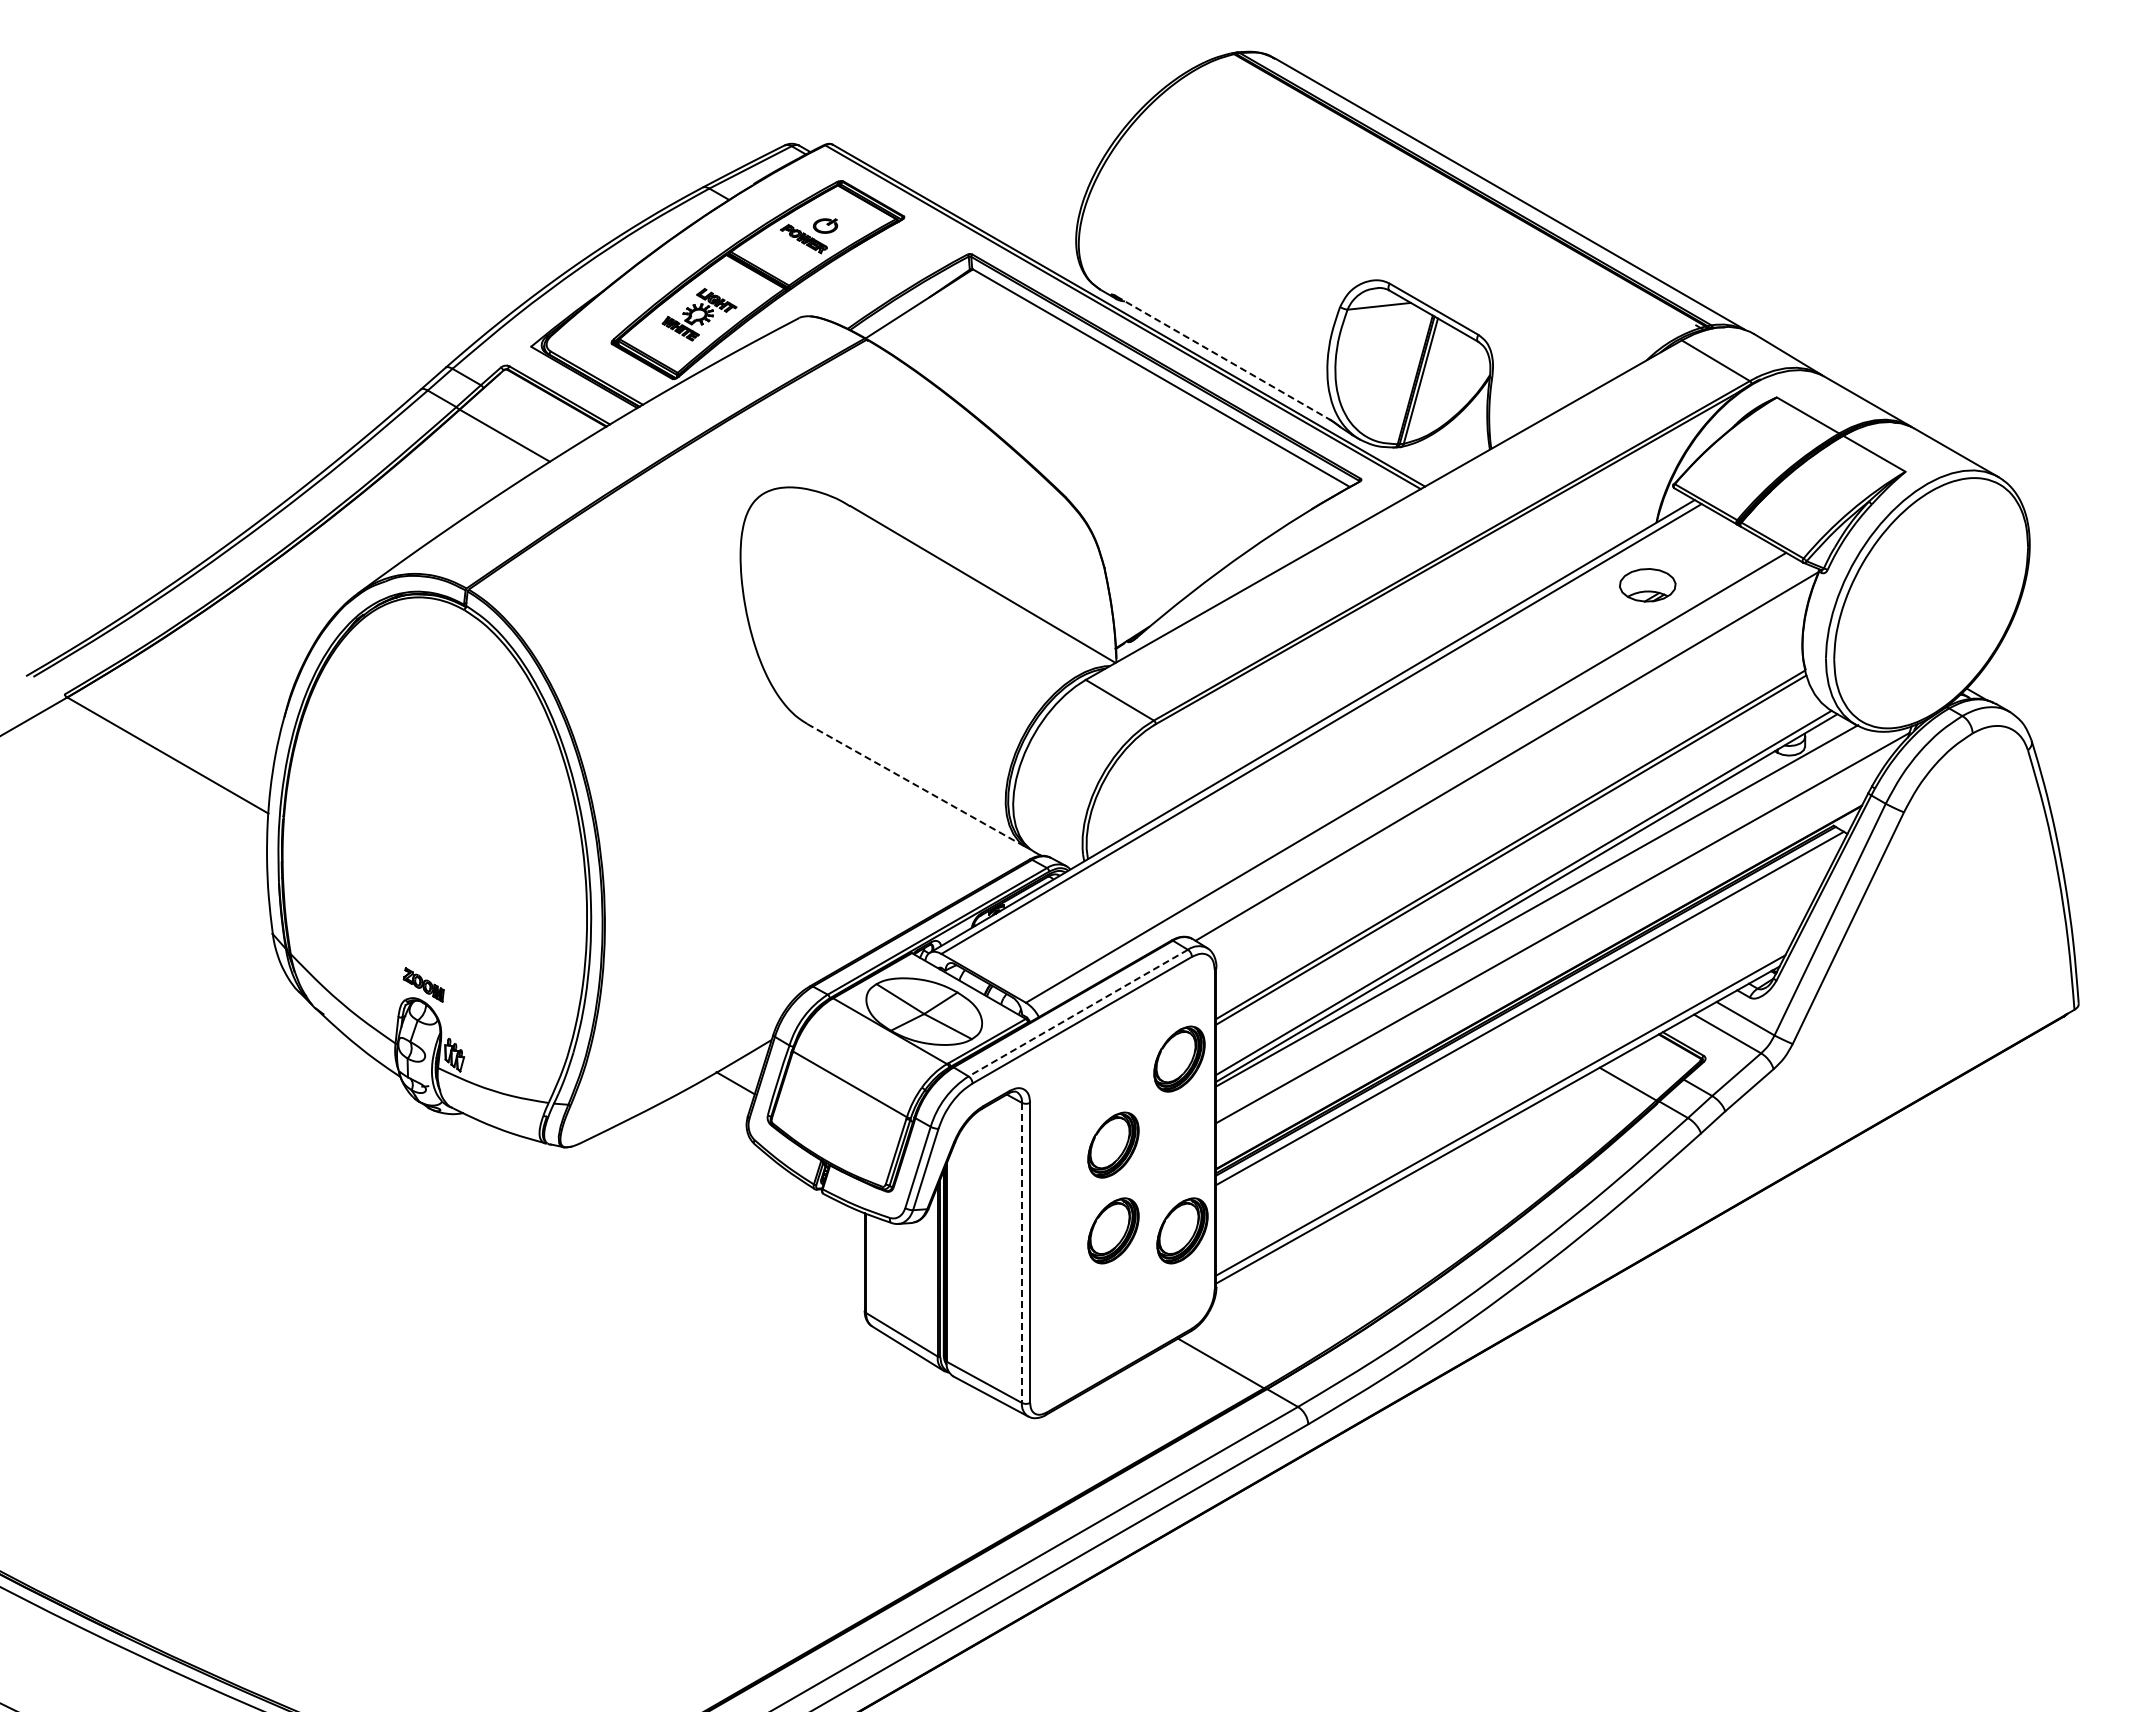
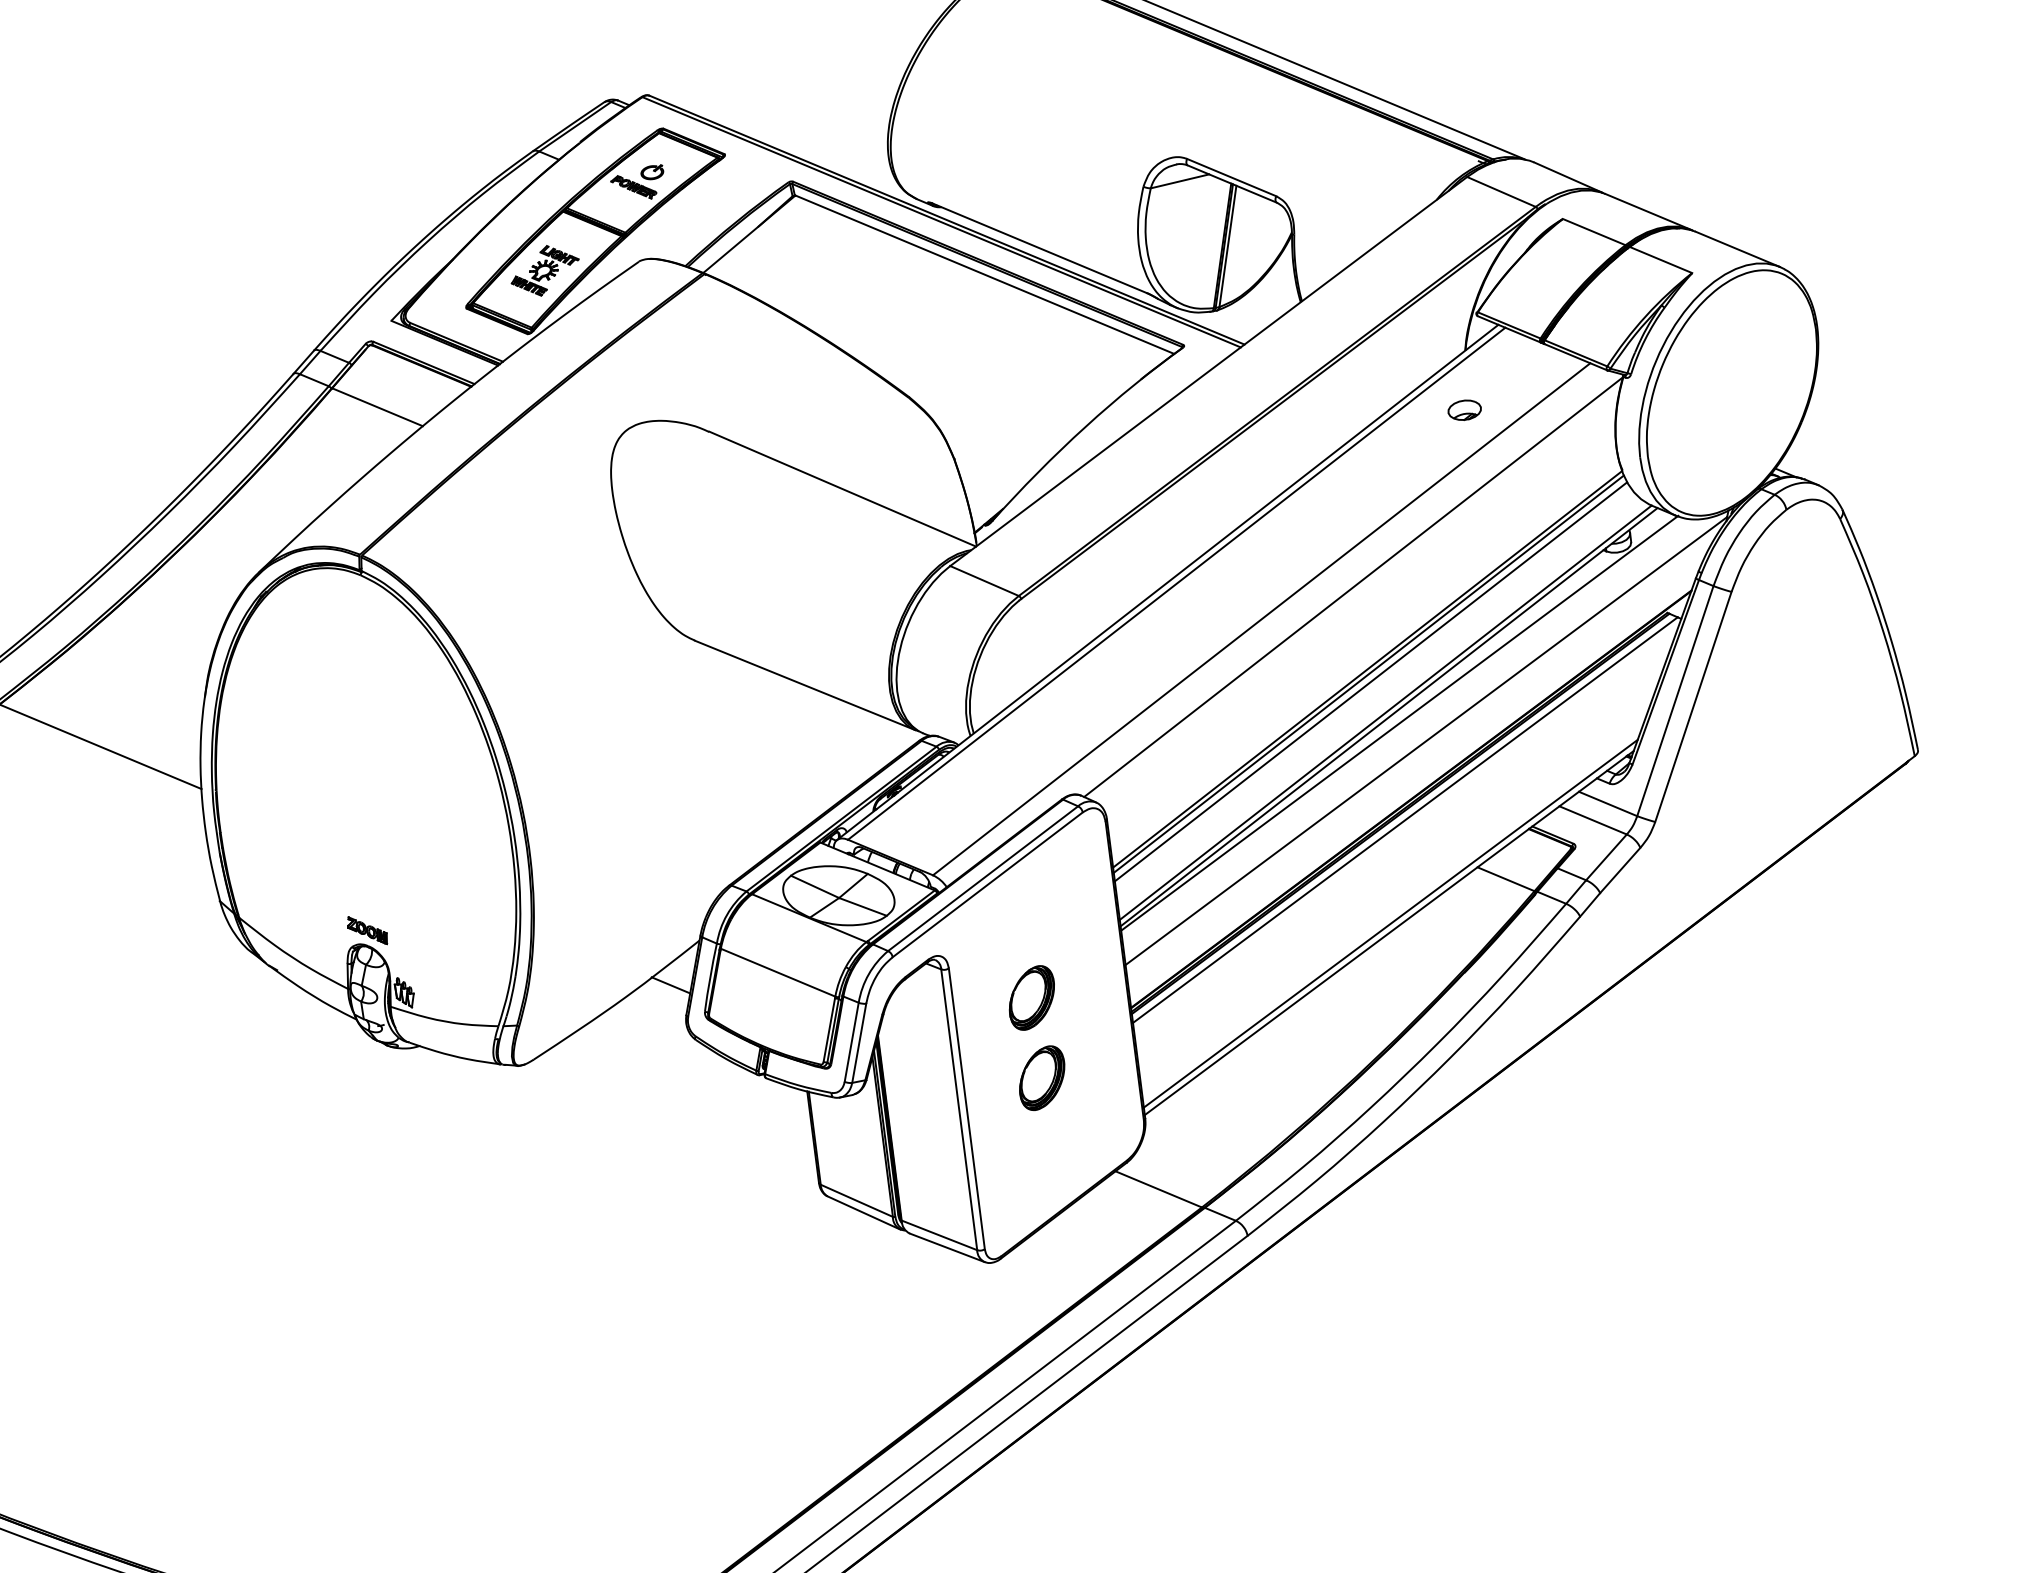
line: (1222, 357) -> (1039, 248), dashed -> solid
part: (1647, 585) -> (1464, 410), size x0.62
line: (917, 786) -> (805, 685), dashed -> solid
line: (1512, 858) -> (1370, 682), added
line: (1078, 1013) -> (983, 879), dashed -> solid
part: (1179, 1058) -> (1083, 909), removed
part: (1182, 1230) -> (1106, 1069), removed
line: (1022, 1253) -> (959, 1110), dashed -> solid

